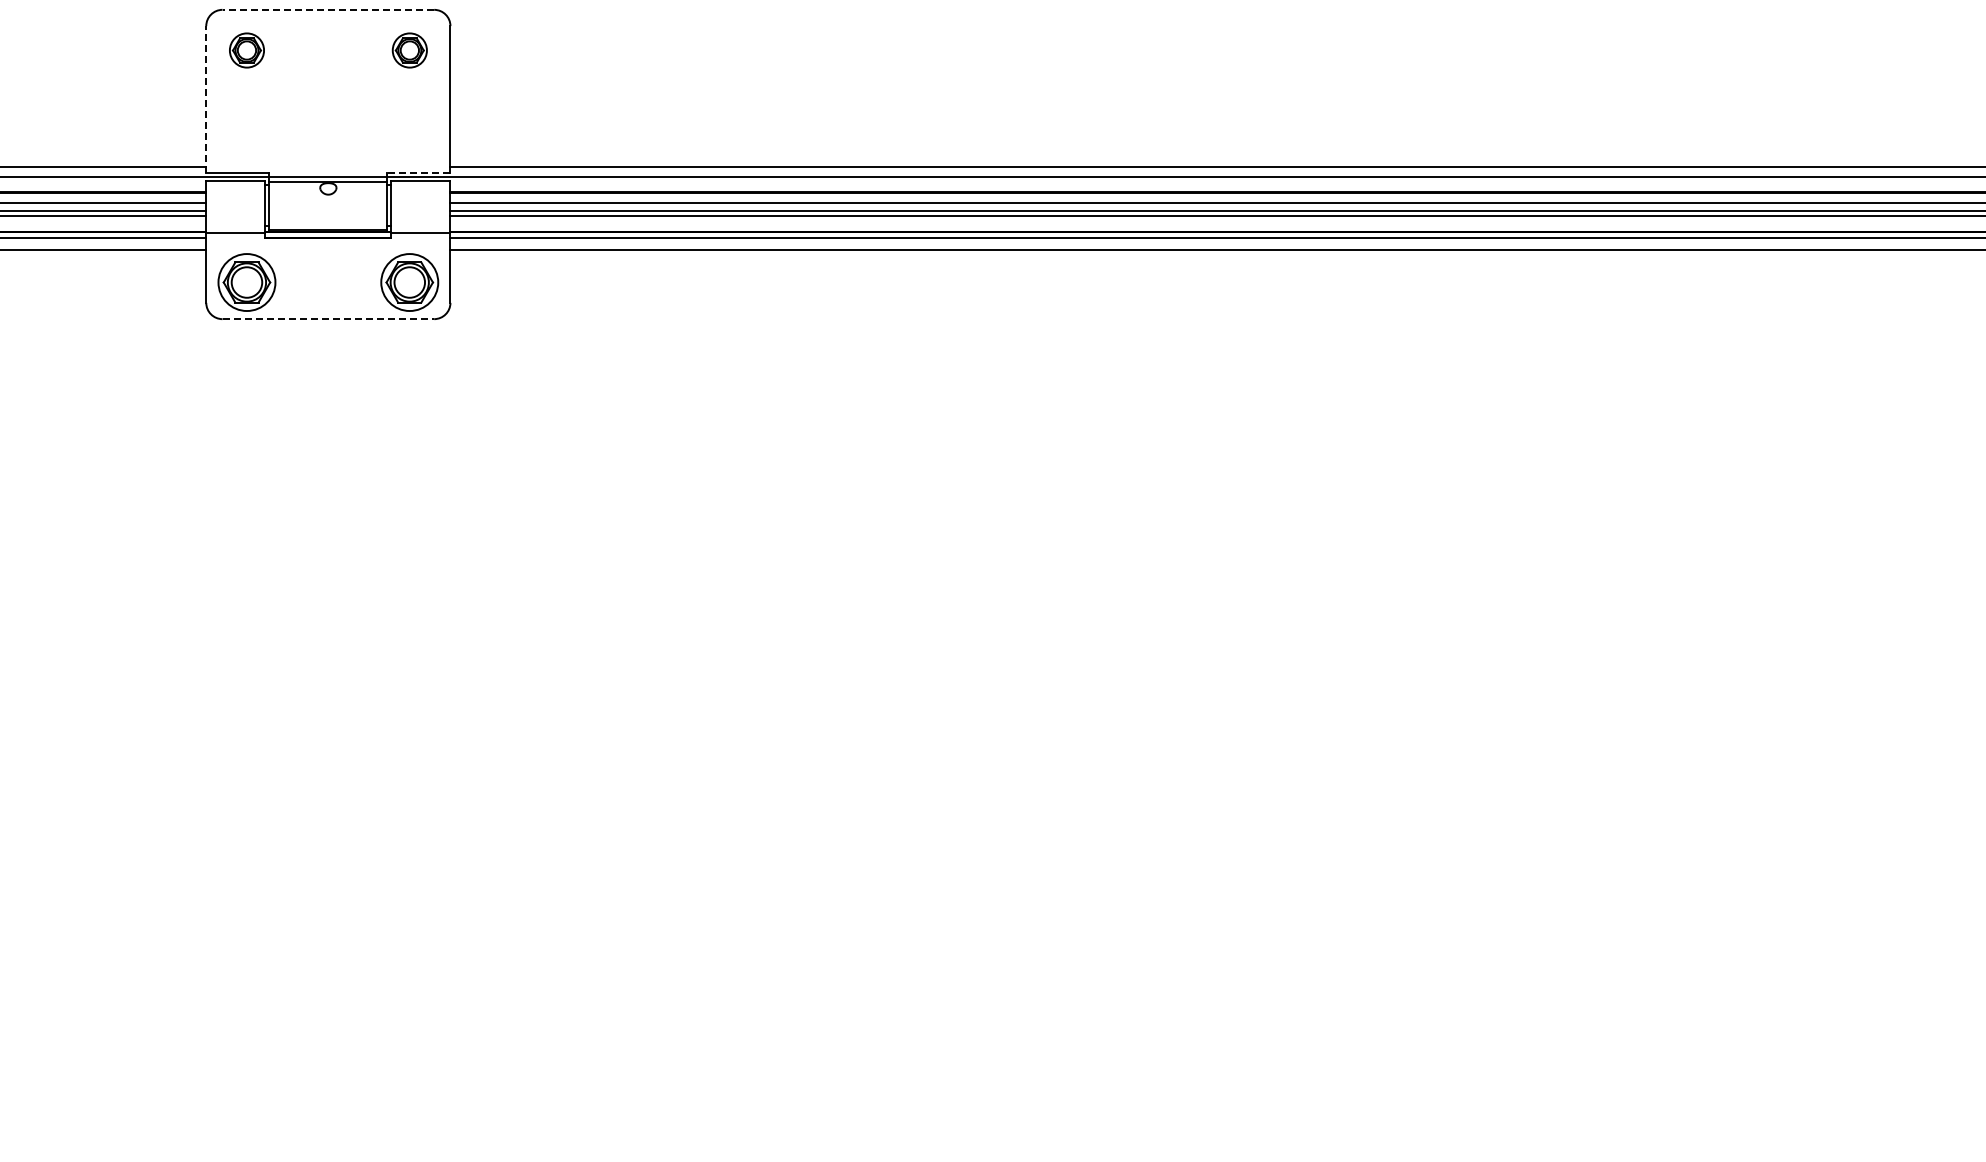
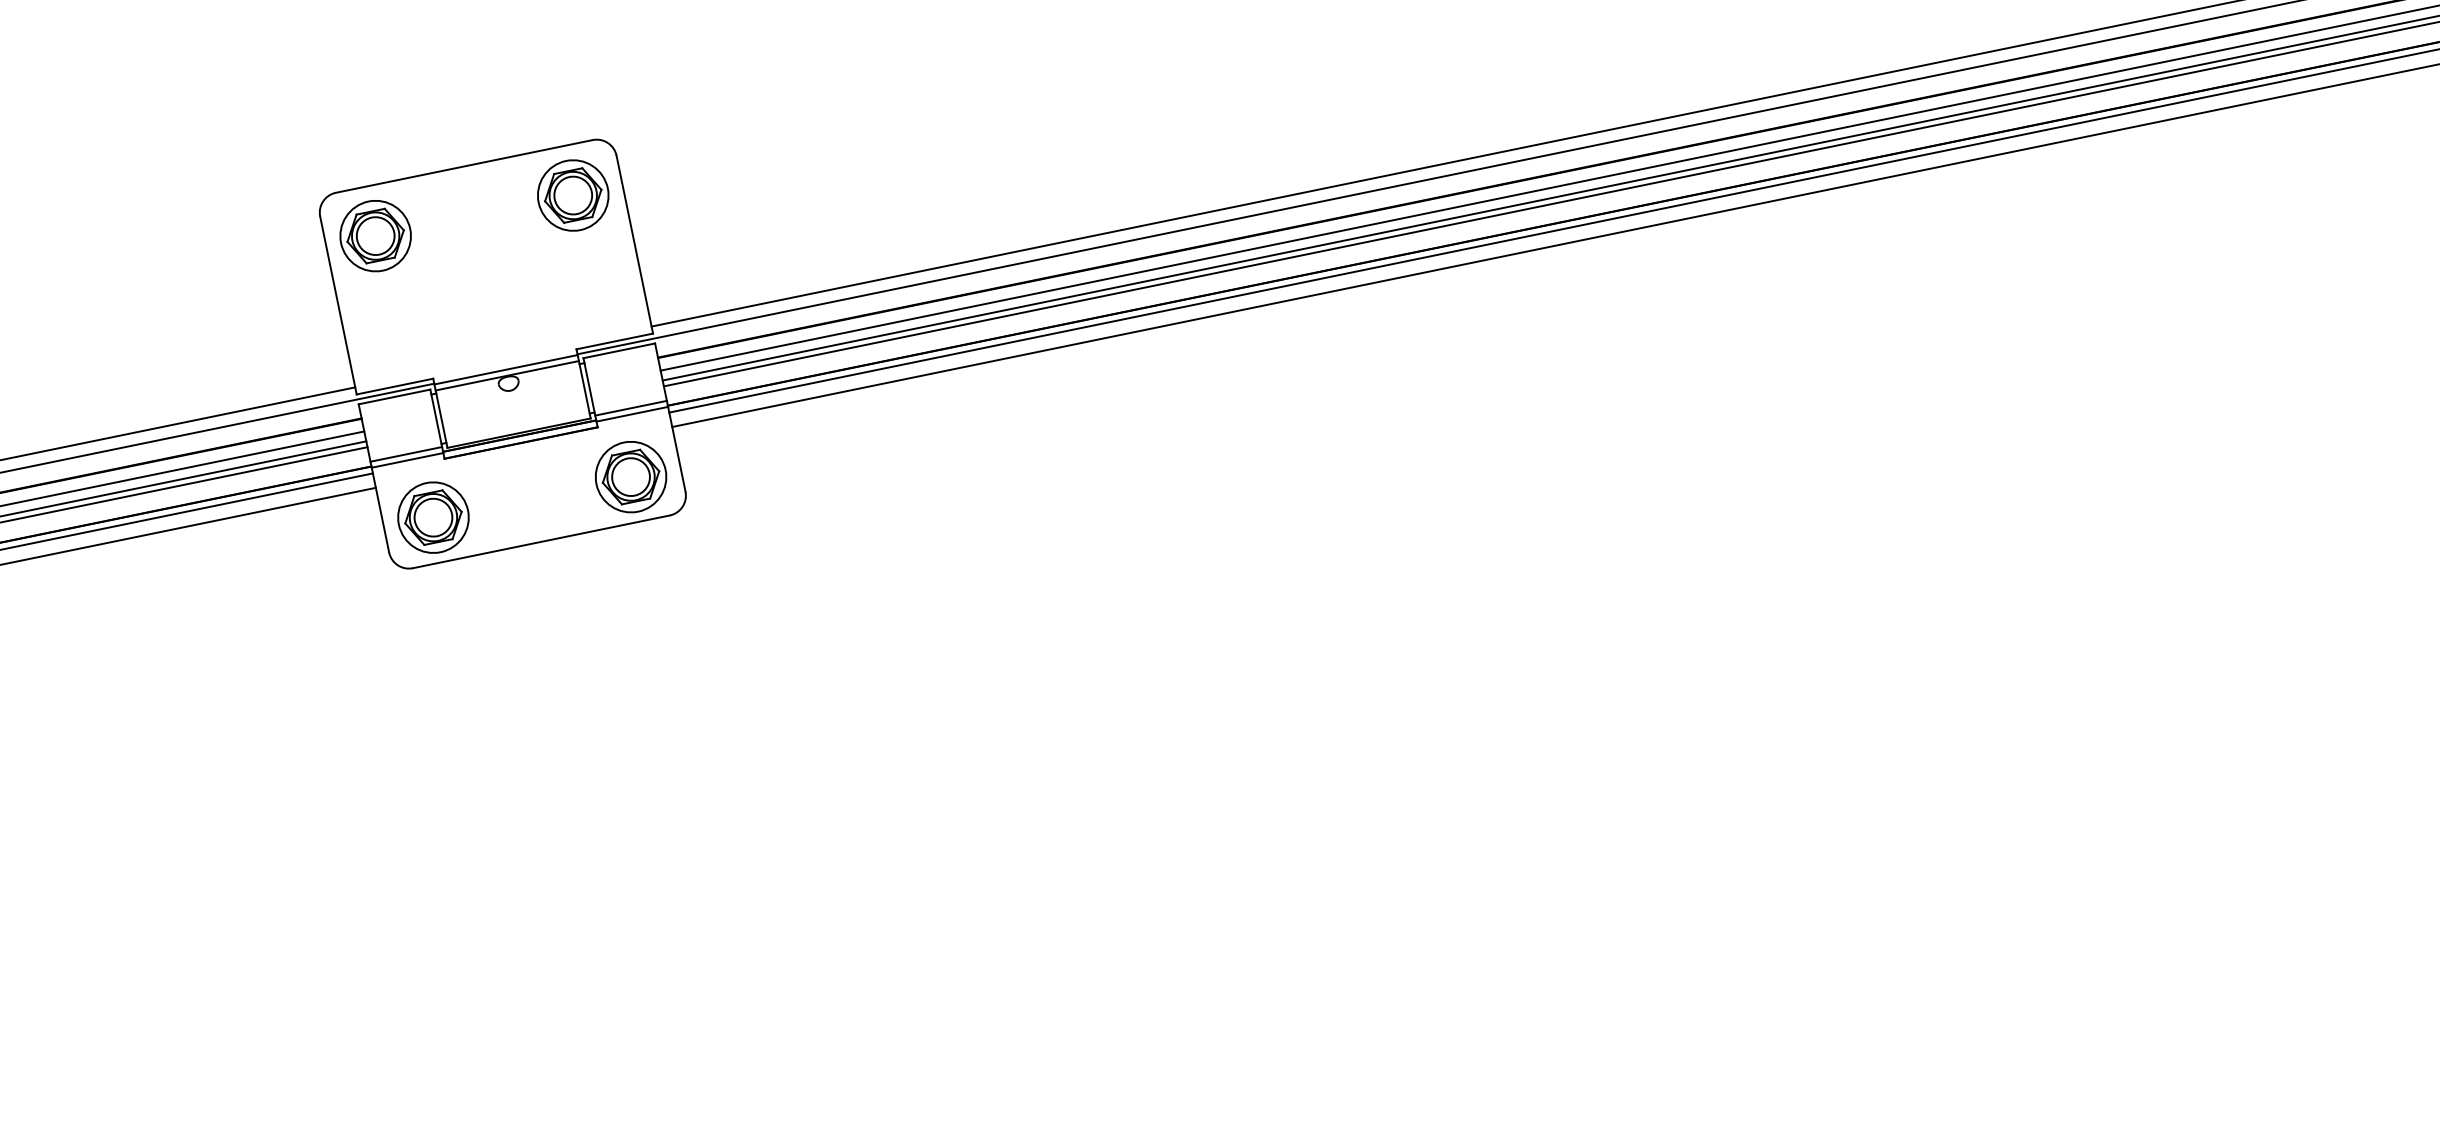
line: (328, 9) -> (464, 165), dashed -> solid
part: (246, 50) -> (375, 236), size x1.67
part: (409, 50) -> (572, 195), size x1.67
line: (206, 98) -> (338, 304), dashed -> solid
line: (418, 172) -> (614, 341), dashed -> solid
line: (235, 228) -> (406, 454), added
line: (420, 228) -> (630, 408), added
line: (328, 319) -> (541, 542), dashed -> solid

